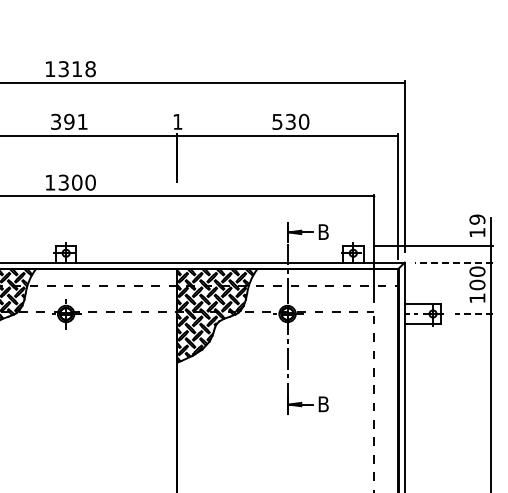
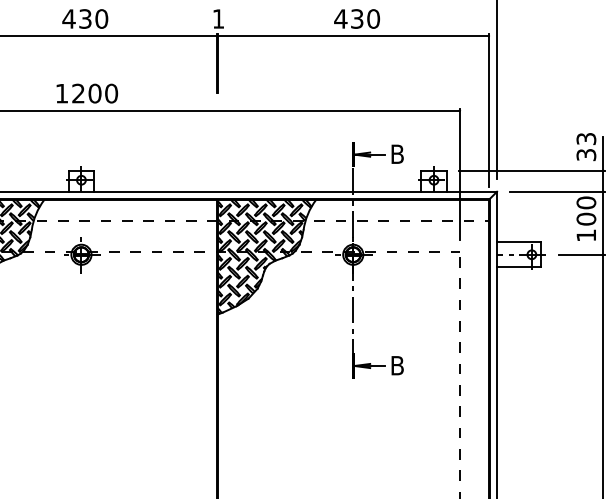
text: (68, 121) -> (84, 18), 391 -> 430
text: (276, 121) -> (339, 18), 530 -> 430
text: (63, 182) -> (78, 93), 1300 -> 1200
text: (477, 225) -> (586, 146), 19 -> 33
line: (453, 262) -> (556, 191), dashed -> solid
line: (473, 313) -> (581, 254), dashed -> solid

